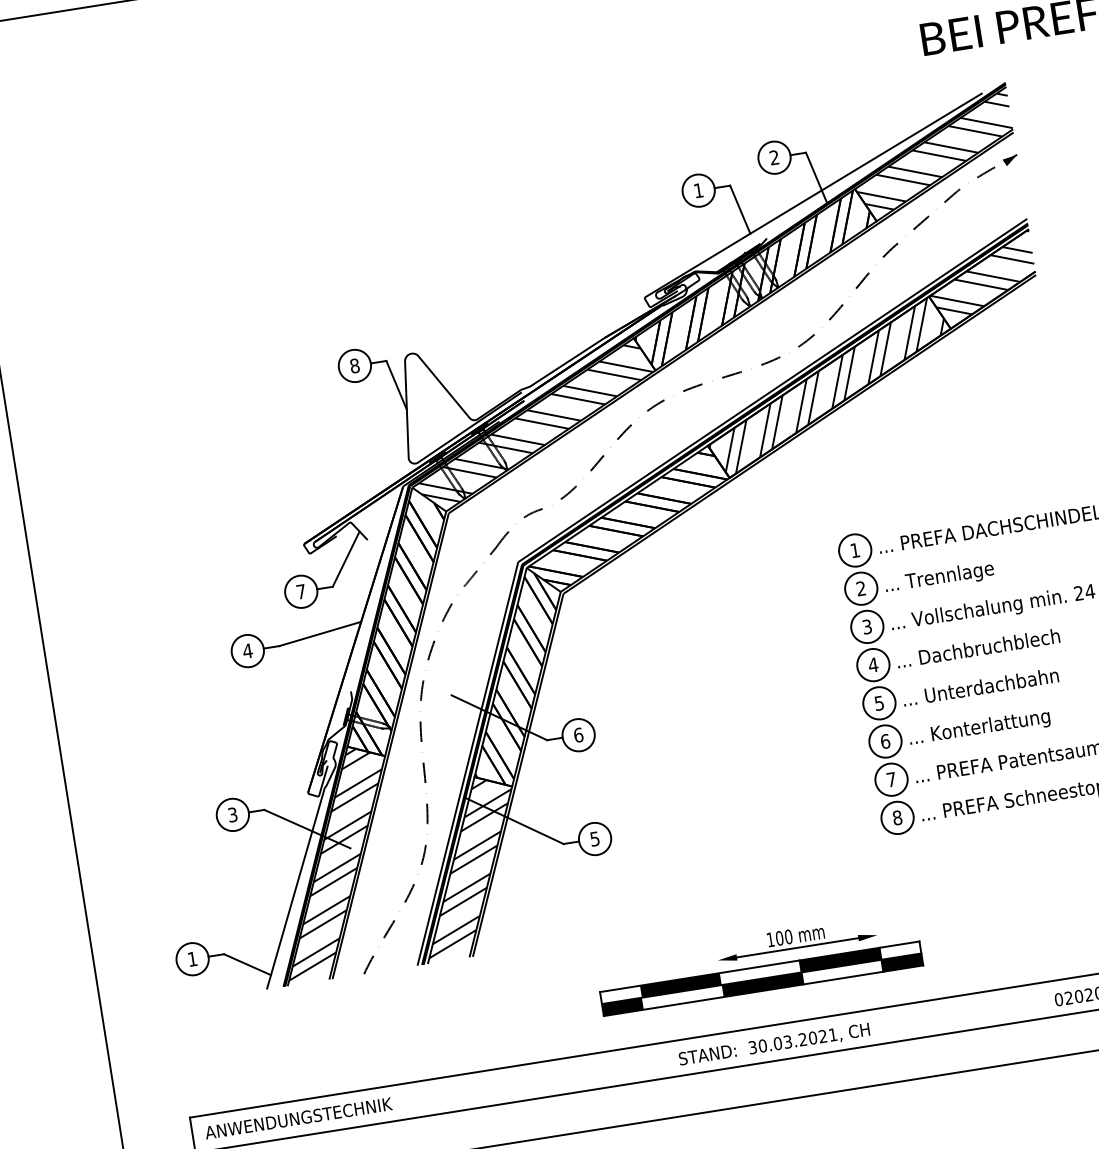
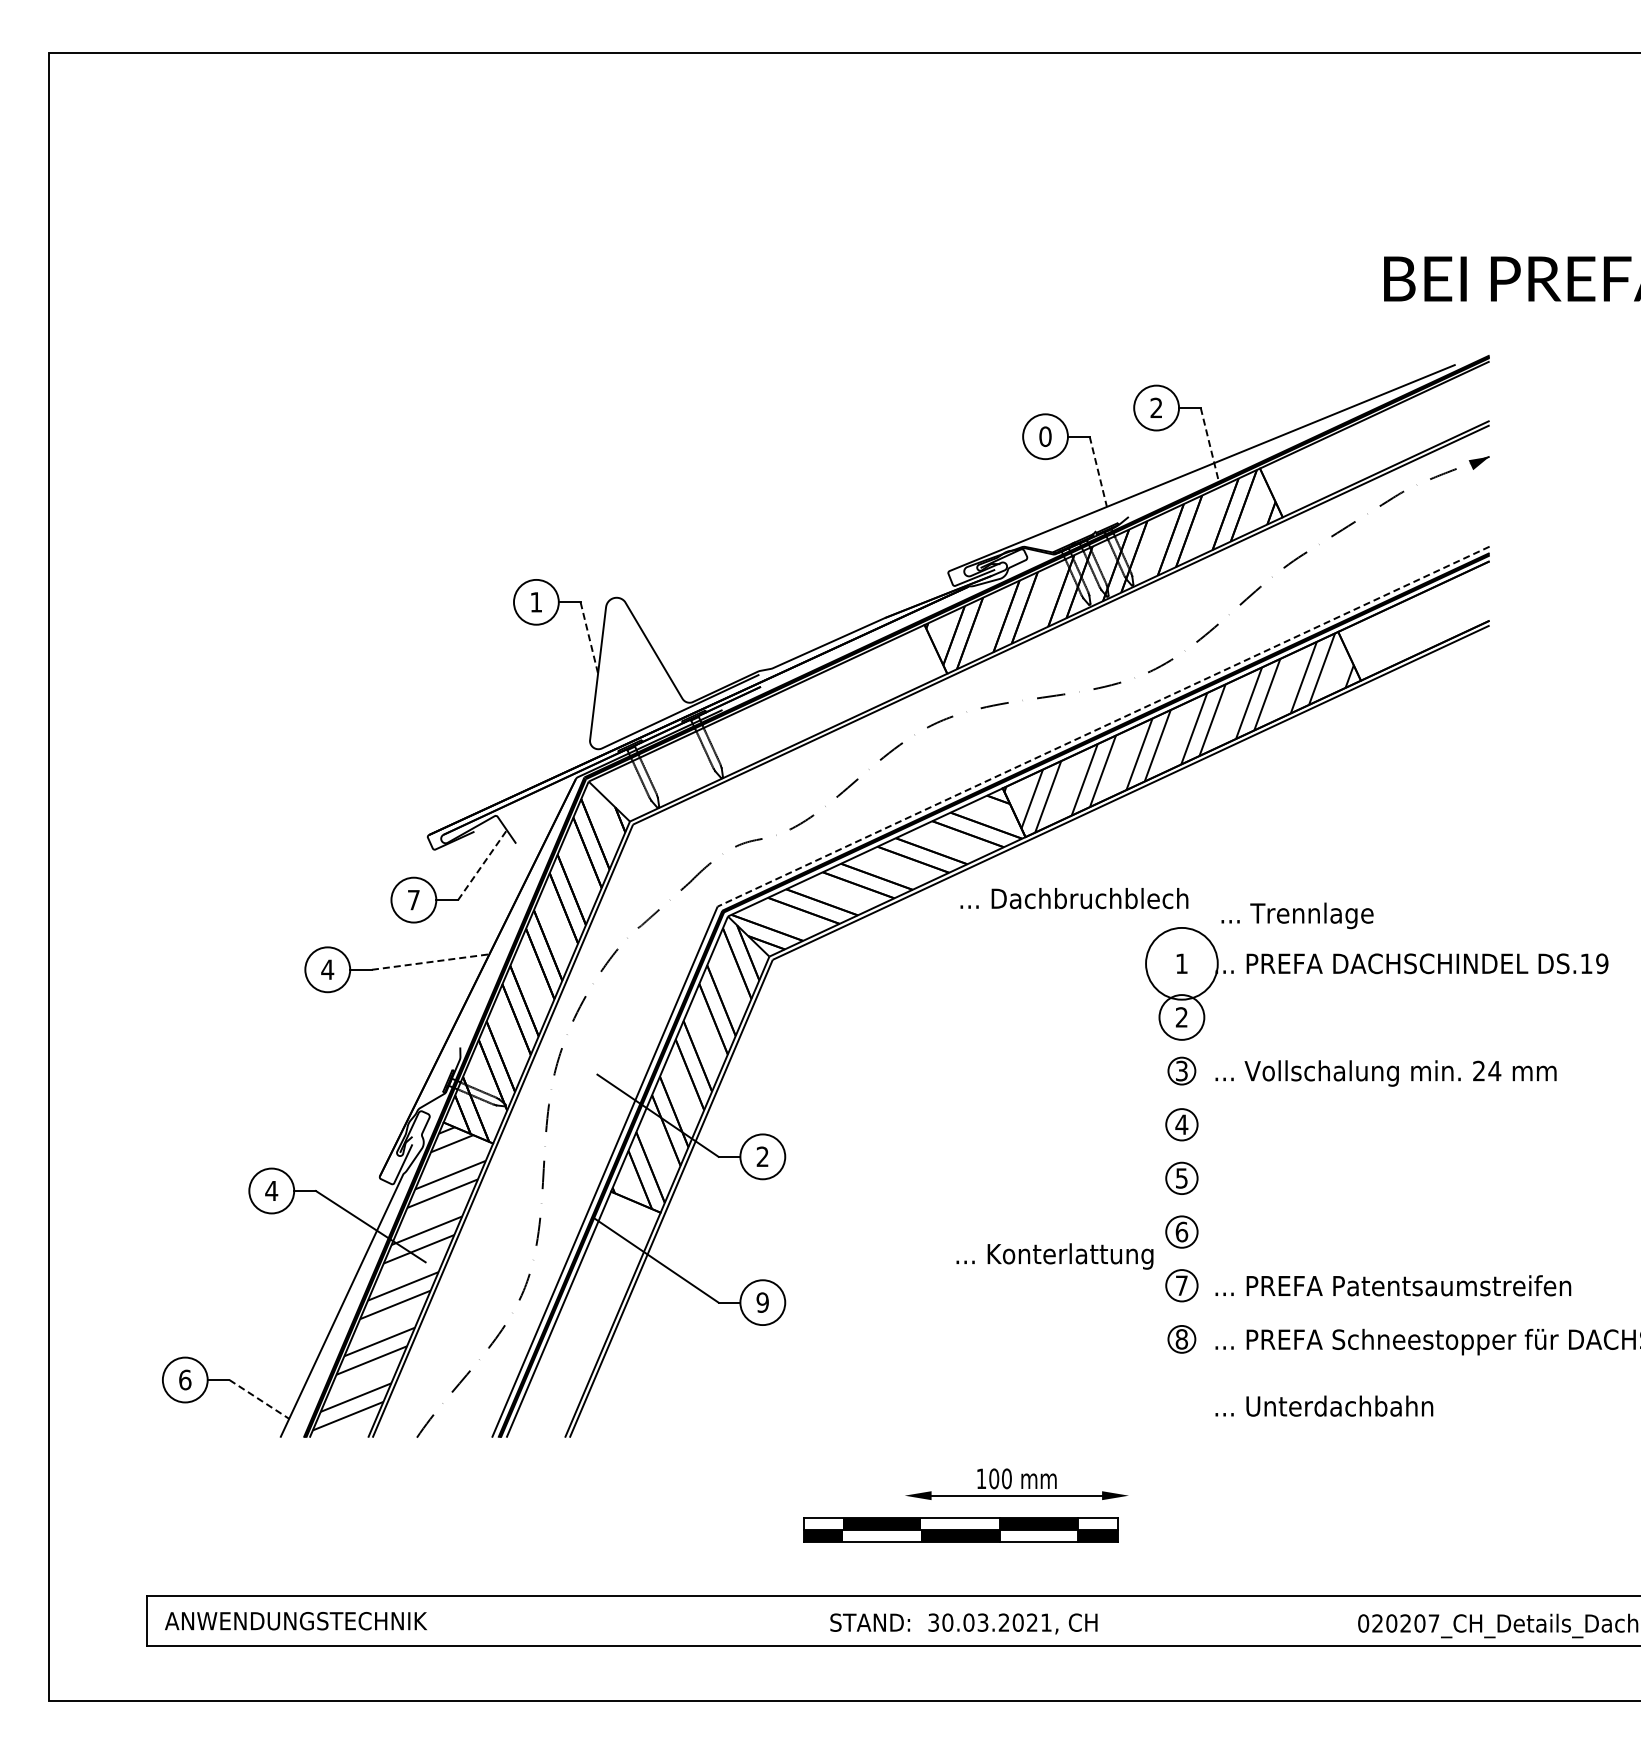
hatch: (933, 153) -> (1375, 436), removed
line: (817, 178) -> (1210, 445), solid -> dashed
text: (698, 190) -> (1045, 436), 1 -> 0
line: (740, 210) -> (1098, 472), solid -> dashed
hatch: (981, 274) -> (1414, 613), removed
text: (355, 366) -> (536, 602), 8 -> 1
line: (396, 385) -> (589, 637), solid -> dashed
line: (772, 390) -> (1103, 726), solid -> dashed
hatch: (535, 424) -> (770, 721), removed
circle: (854, 550) -> (1181, 963), size x1.6
line: (346, 559) -> (482, 865), solid -> dashed
text: (939, 577) -> (1297, 915), moved
circle: (866, 626) -> (1181, 1070), size x0.6
line: (320, 633) -> (431, 961), solid -> dashed
text: (978, 648) -> (1074, 898), moved
circle: (873, 664) -> (1181, 1124), size x0.7
text: (980, 686) -> (1324, 1405), moved
circle: (879, 703) -> (1181, 1178), size x0.7
text: (979, 728) -> (1054, 1256), moved
text: (578, 735) -> (762, 1156), 6 -> 2
circle: (885, 741) -> (1181, 1231), size x0.7
circle: (891, 779) -> (1181, 1285), size x0.7
text: (232, 814) -> (271, 1190), 3 -> 4
circle: (897, 817) -> (1181, 1338), size x0.6
text: (594, 838) -> (762, 1302), 5 -> 9
hatch: (469, 867) -> (584, 1314), removed
text: (192, 958) -> (185, 1379), 1 -> 6
line: (247, 964) -> (259, 1399), solid -> dashed
part: (761, 978) -> (960, 1529), size x0.7

